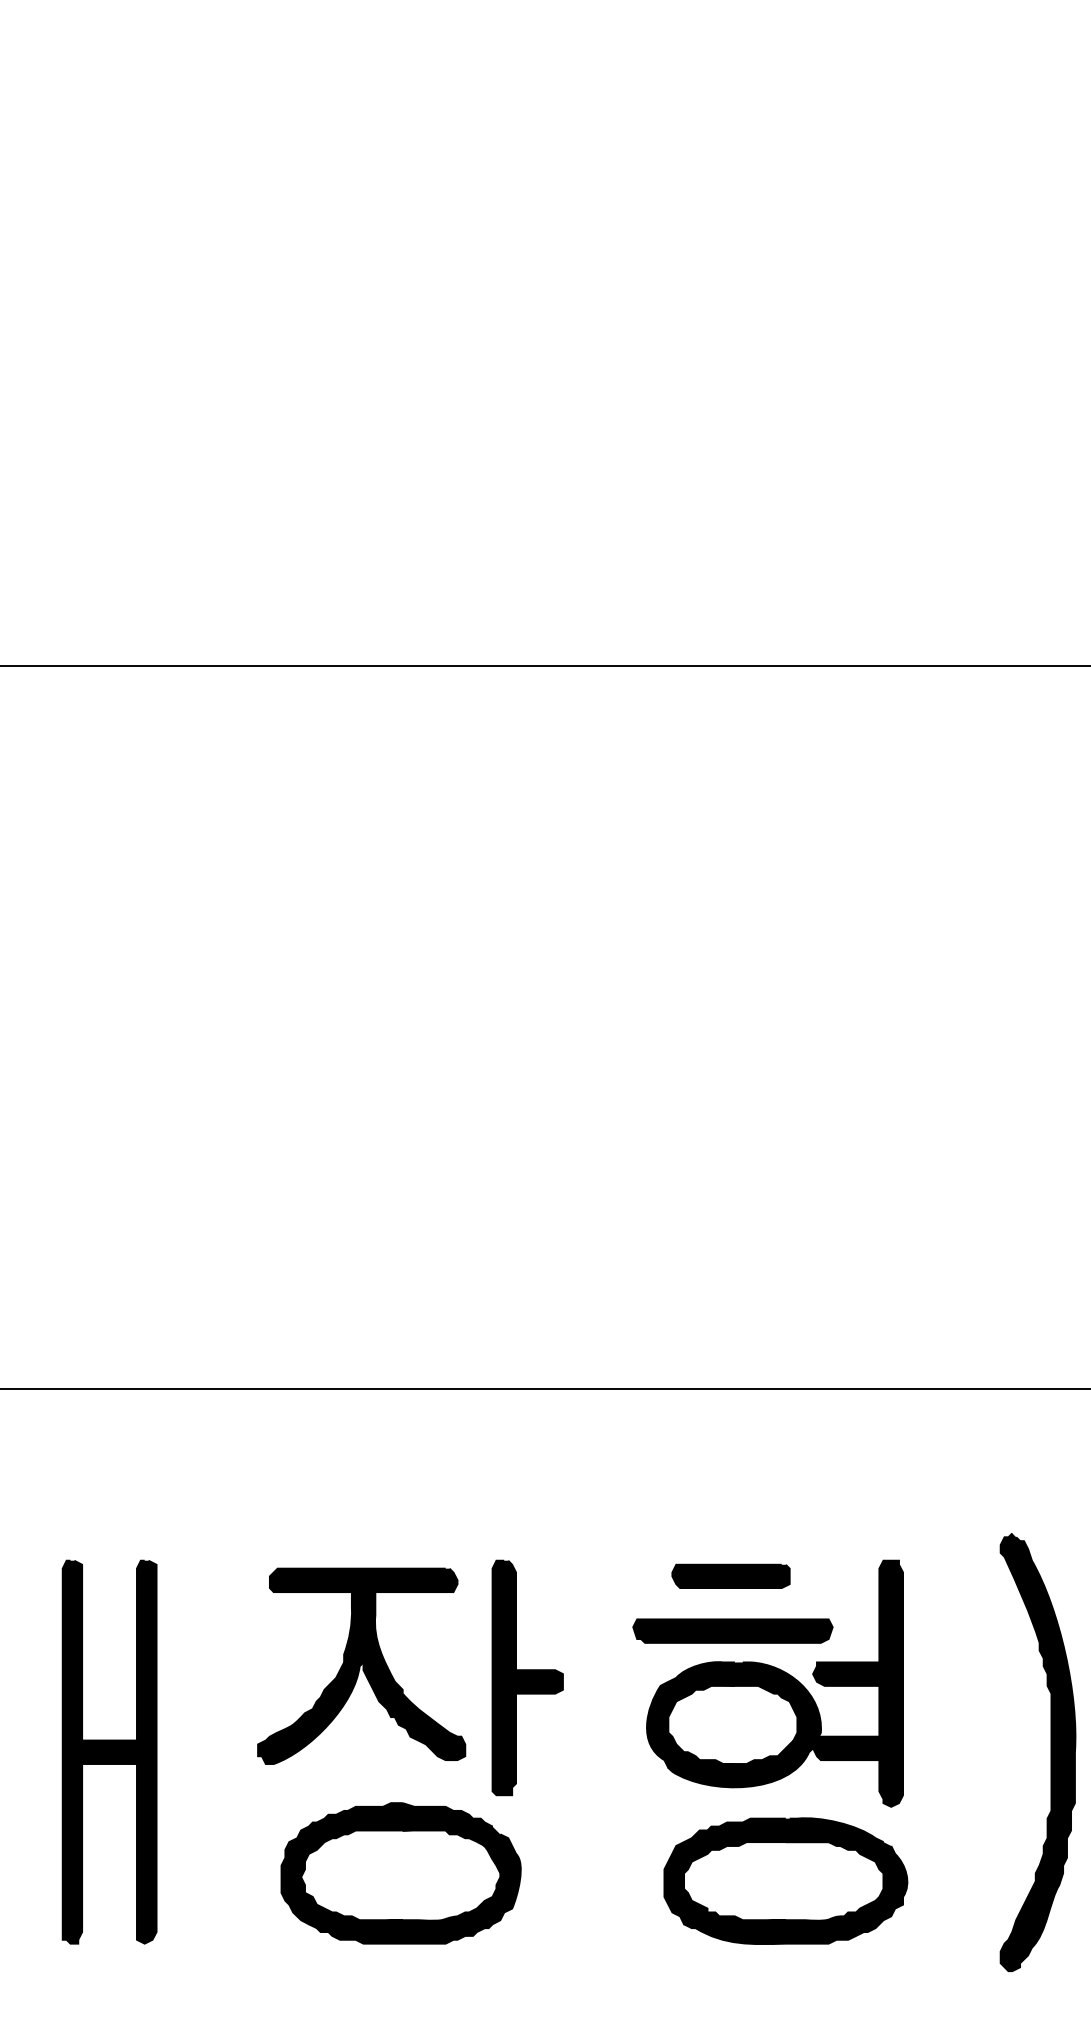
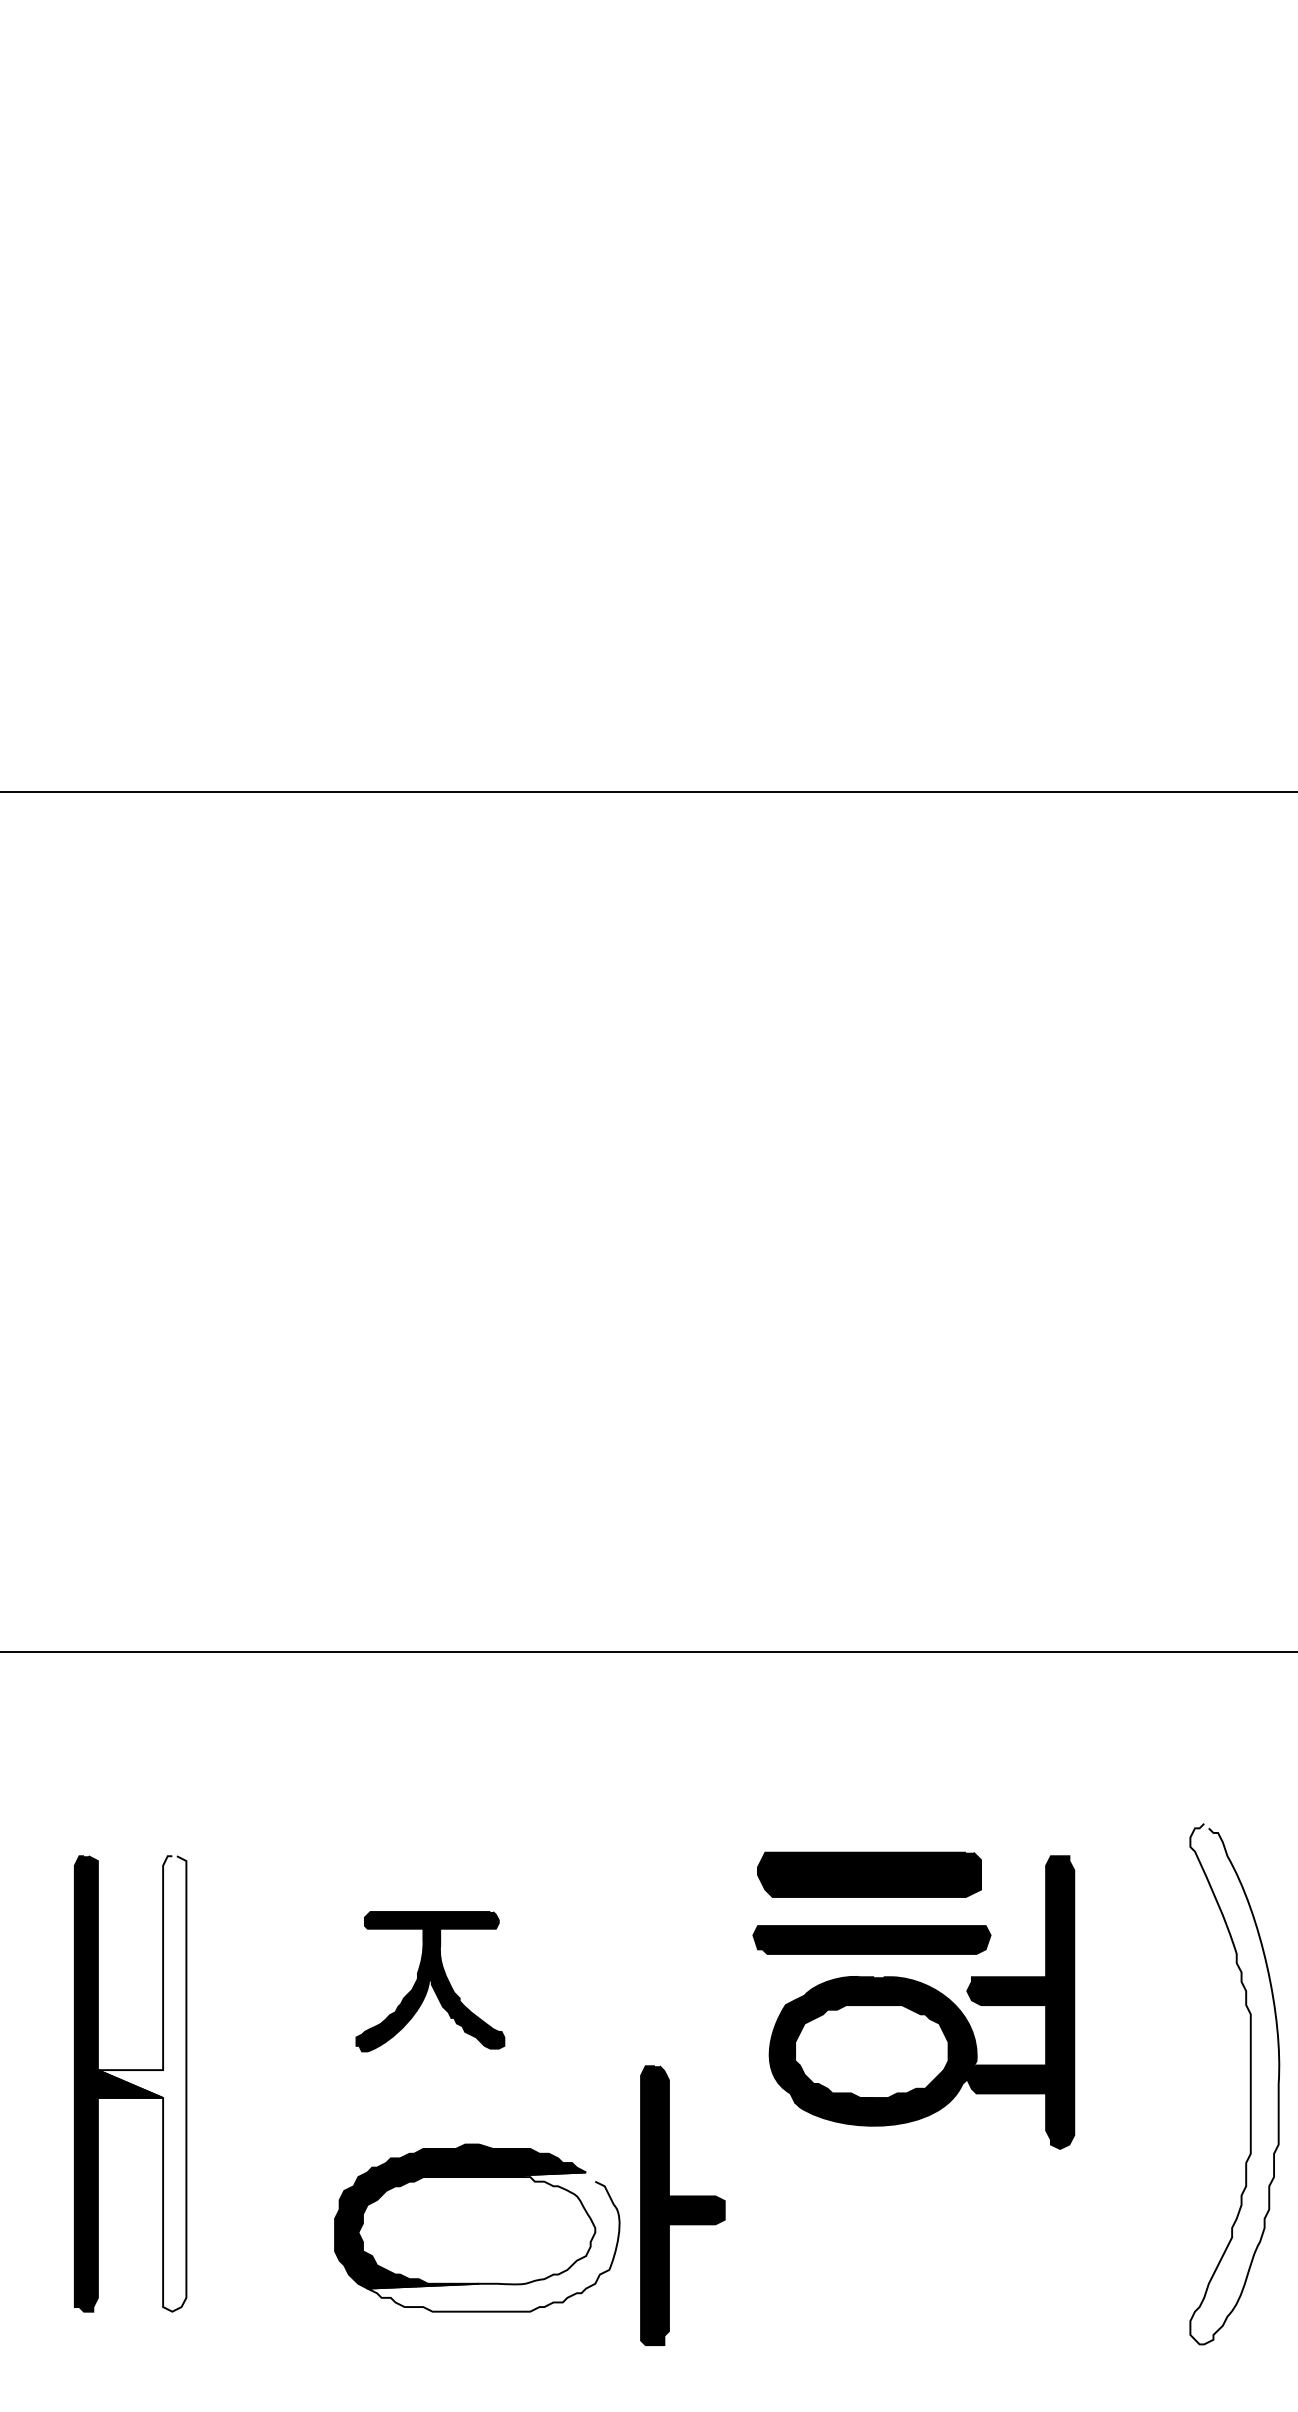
part: (730, 1576) -> (869, 1874), size x1.6
part: (361, 1666) -> (430, 1981), size x0.6
part: (527, 1677) -> (682, 2205), moved
fill: (118, 1751) -> (141, 2083), removed
fill: (1037, 1751) -> (1234, 2083), removed
part: (785, 1880) -> (934, 2236), removed
fill: (414, 1884) -> (493, 2241), removed

